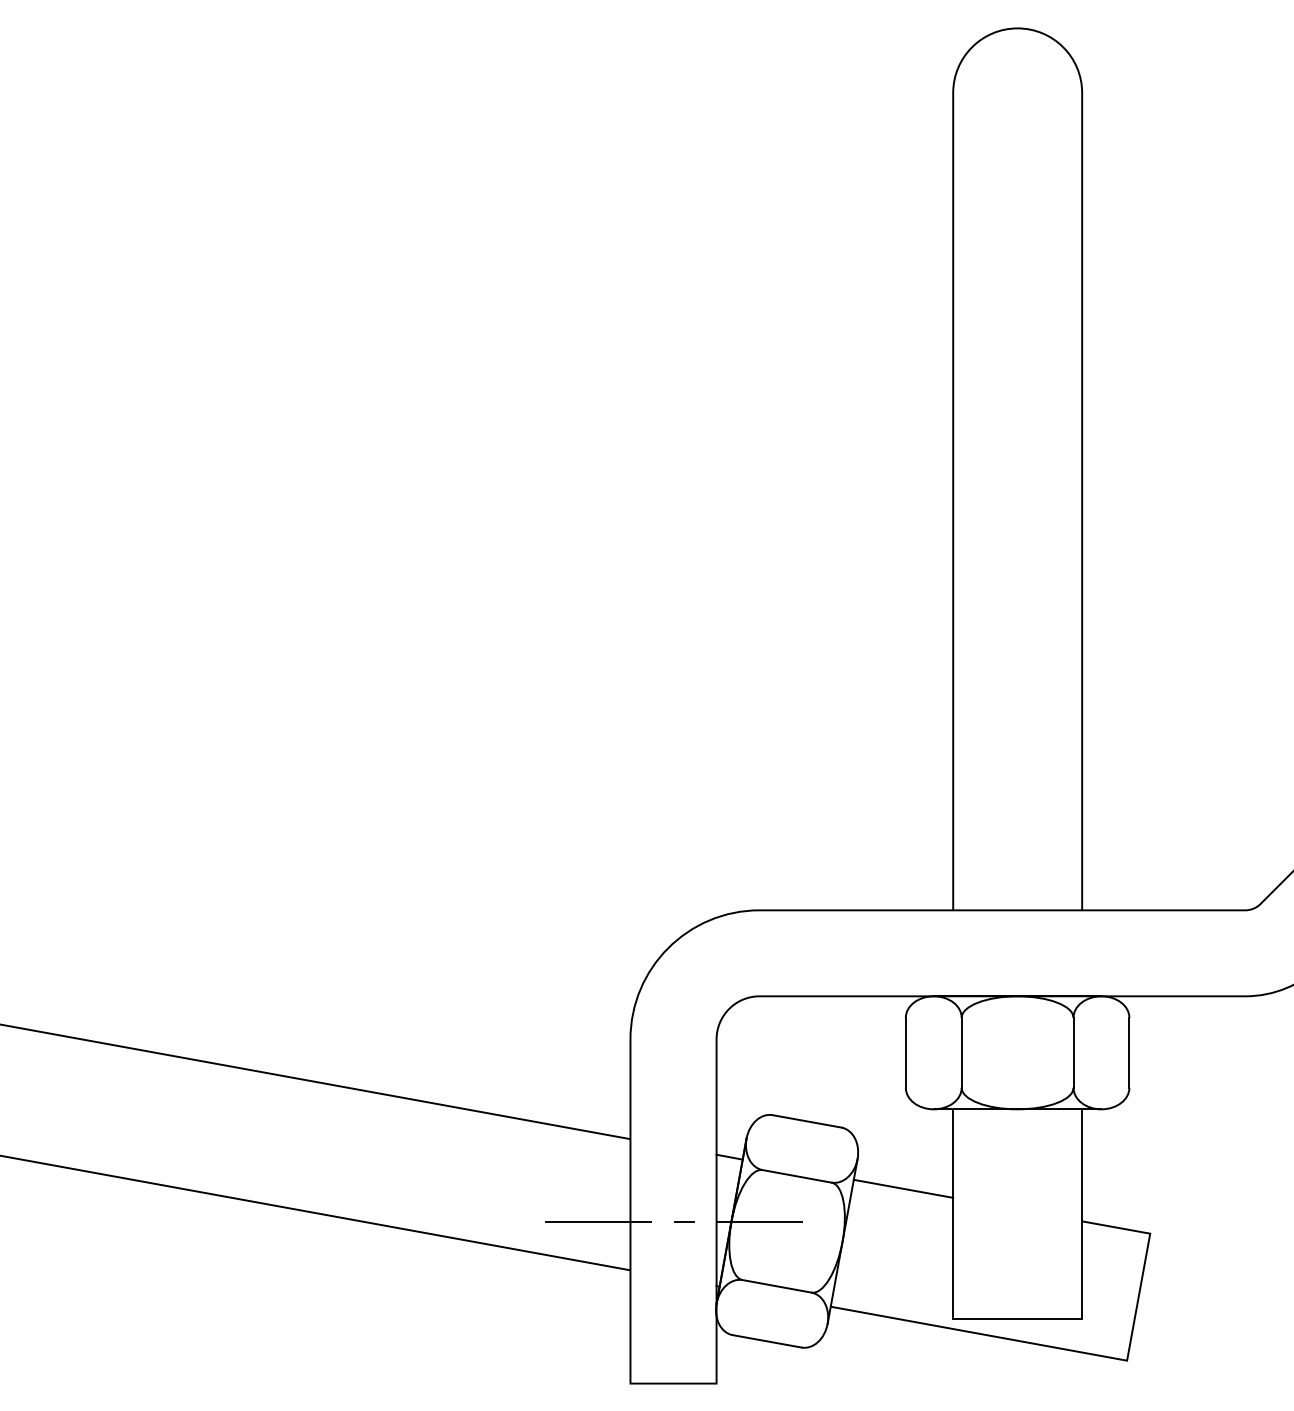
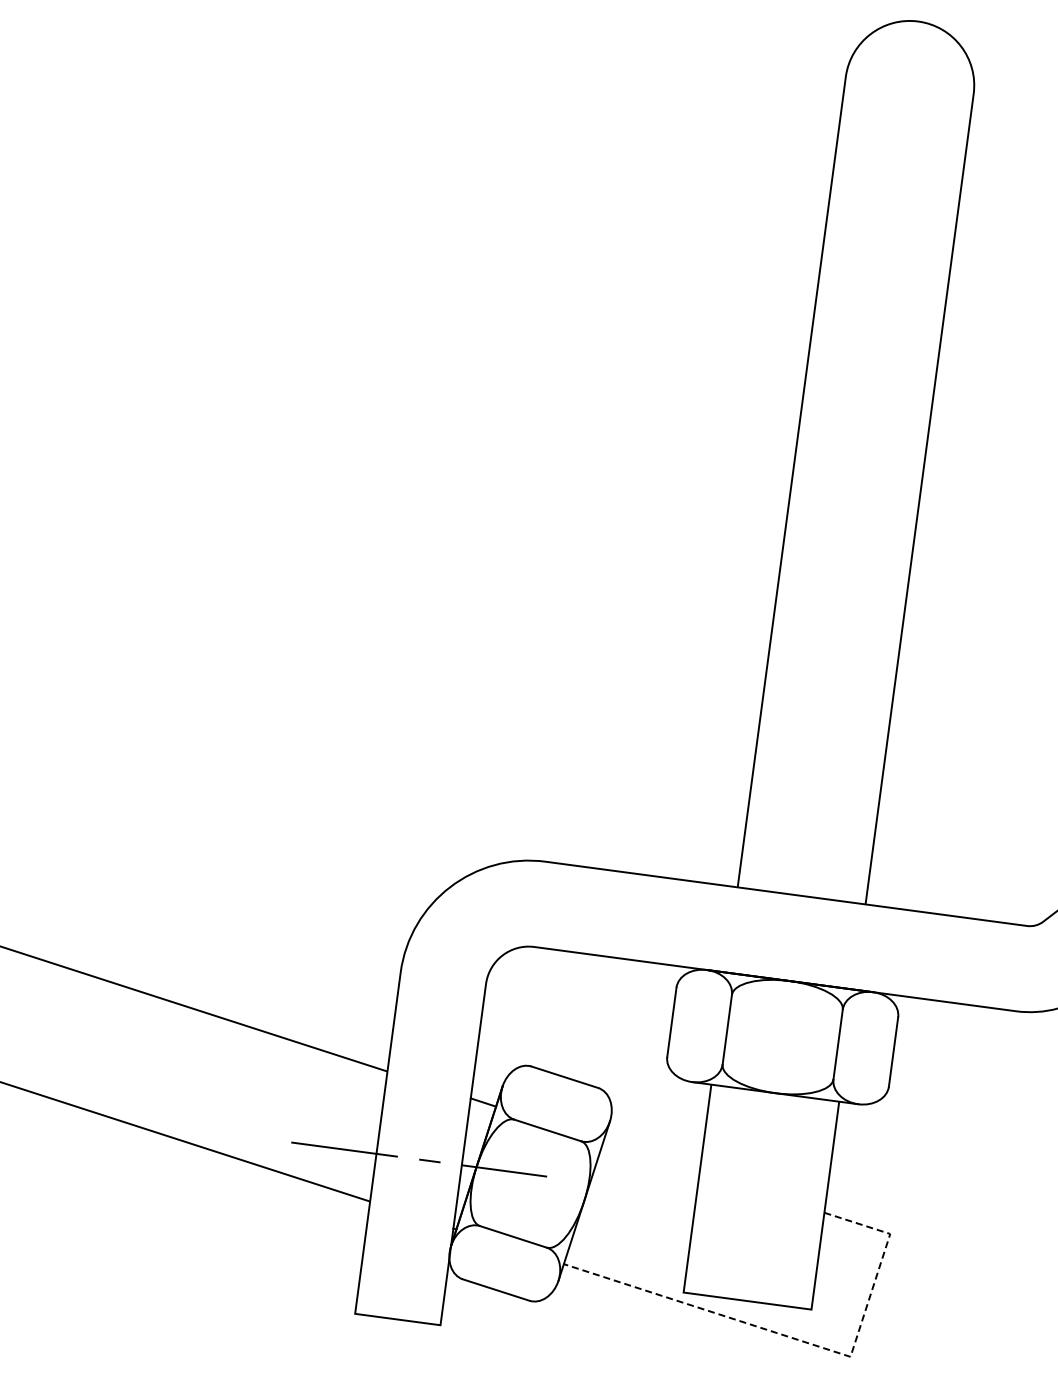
line: (903, 1188) -> (651, 1156), removed
line: (1078, 1351) -> (803, 1341), solid -> dashed

